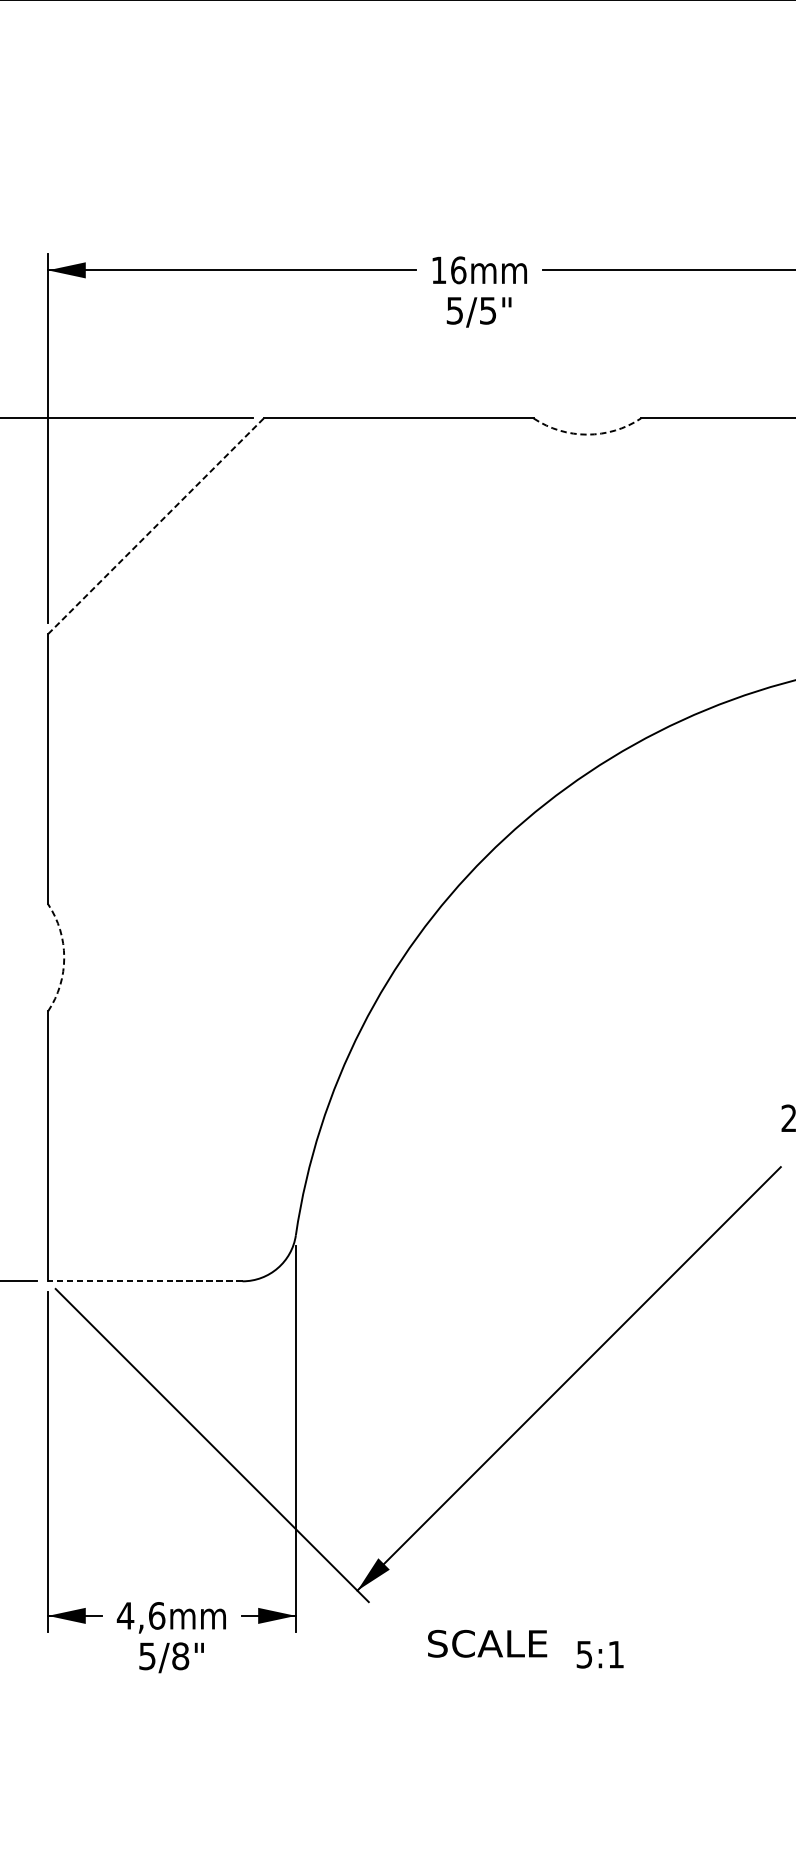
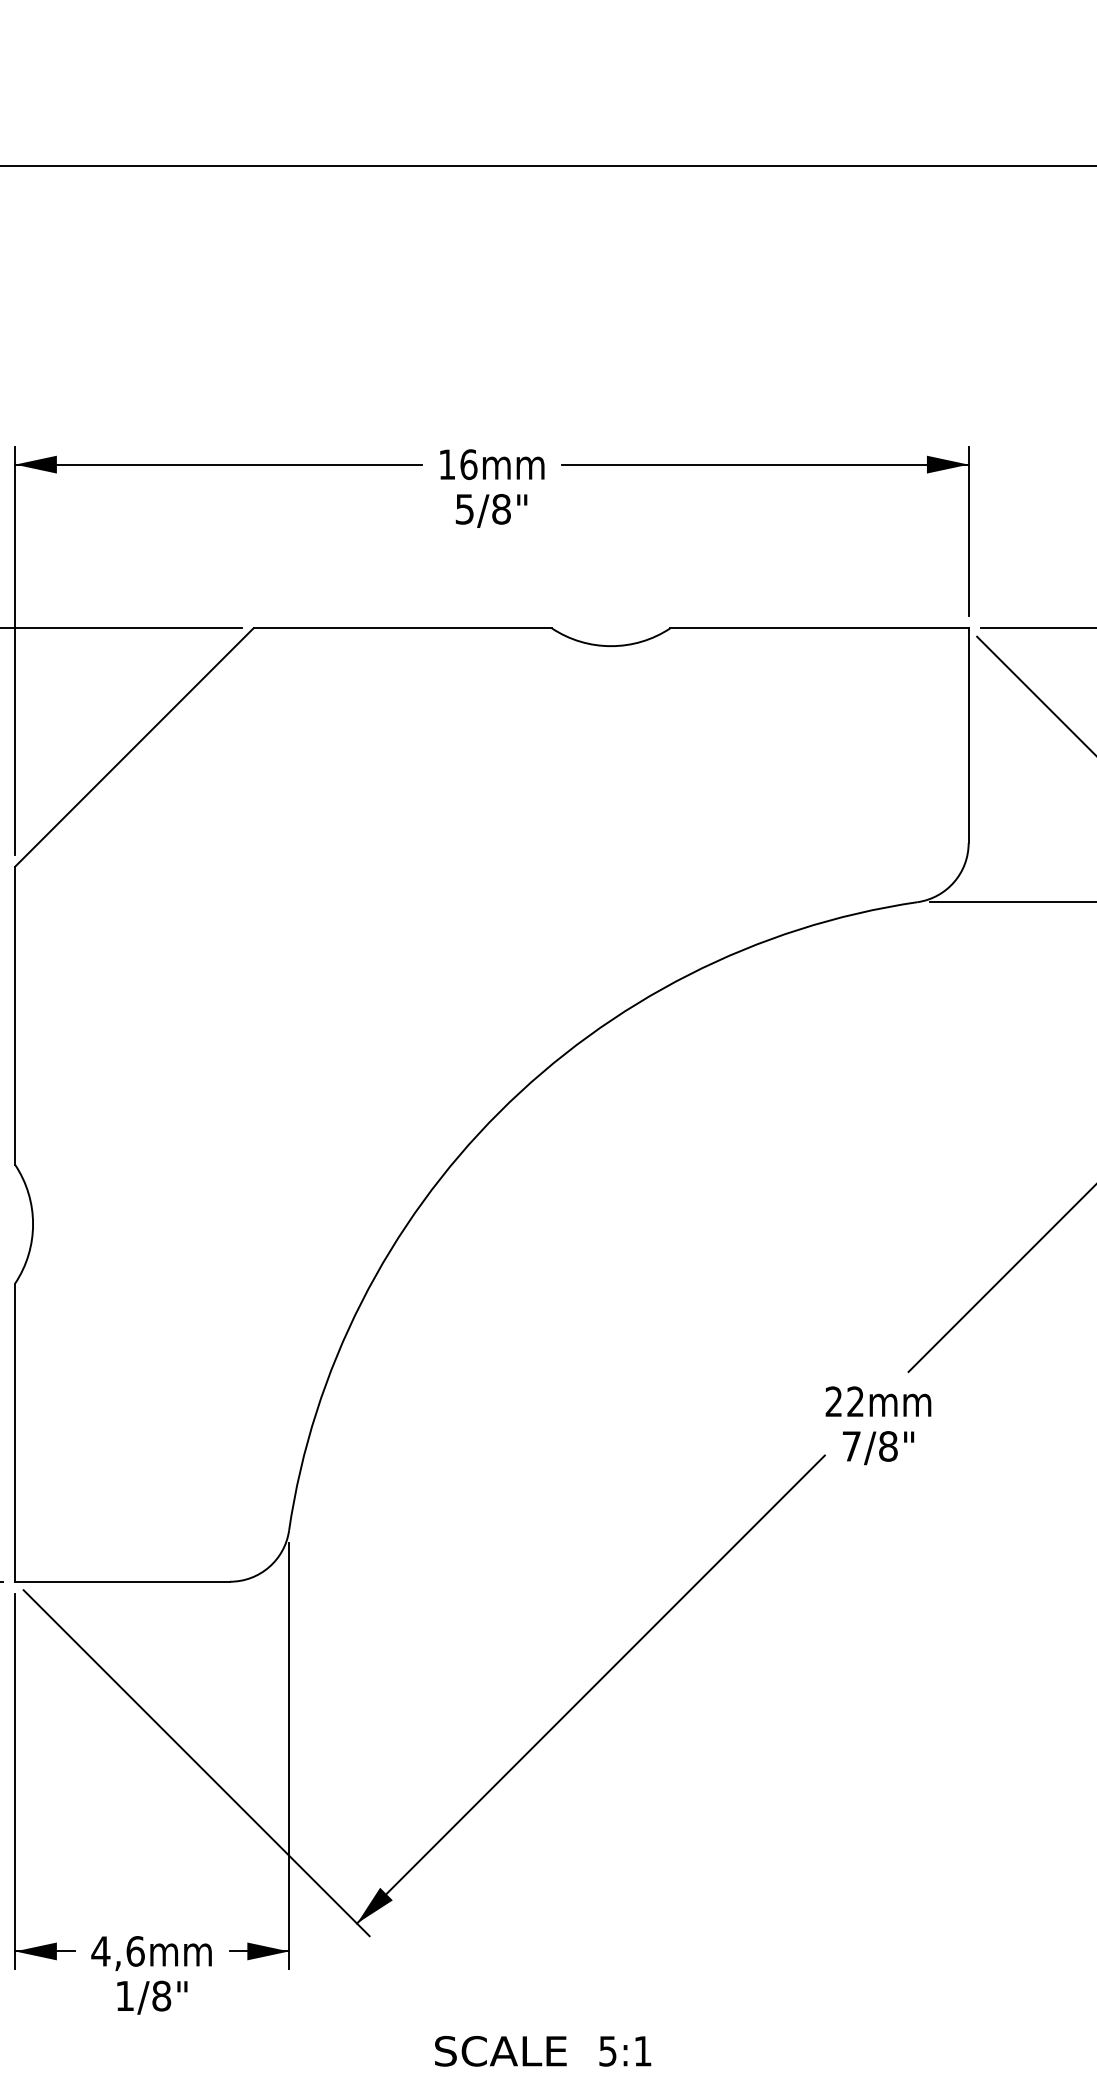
text: (488, 310) -> (501, 509), 5/5" -> 5/8"
arc: (587, 434) -> (611, 646), dashed -> solid
line: (156, 526) -> (134, 747), dashed -> solid
arc: (64, 958) -> (33, 1224), dashed -> solid
line: (145, 1281) -> (122, 1581), dashed -> solid
text: (487, 1644) -> (500, 2051), moved
text: (600, 1654) -> (625, 2051), moved
text: (146, 1656) -> (124, 1996), 5/8" -> 1/8"

